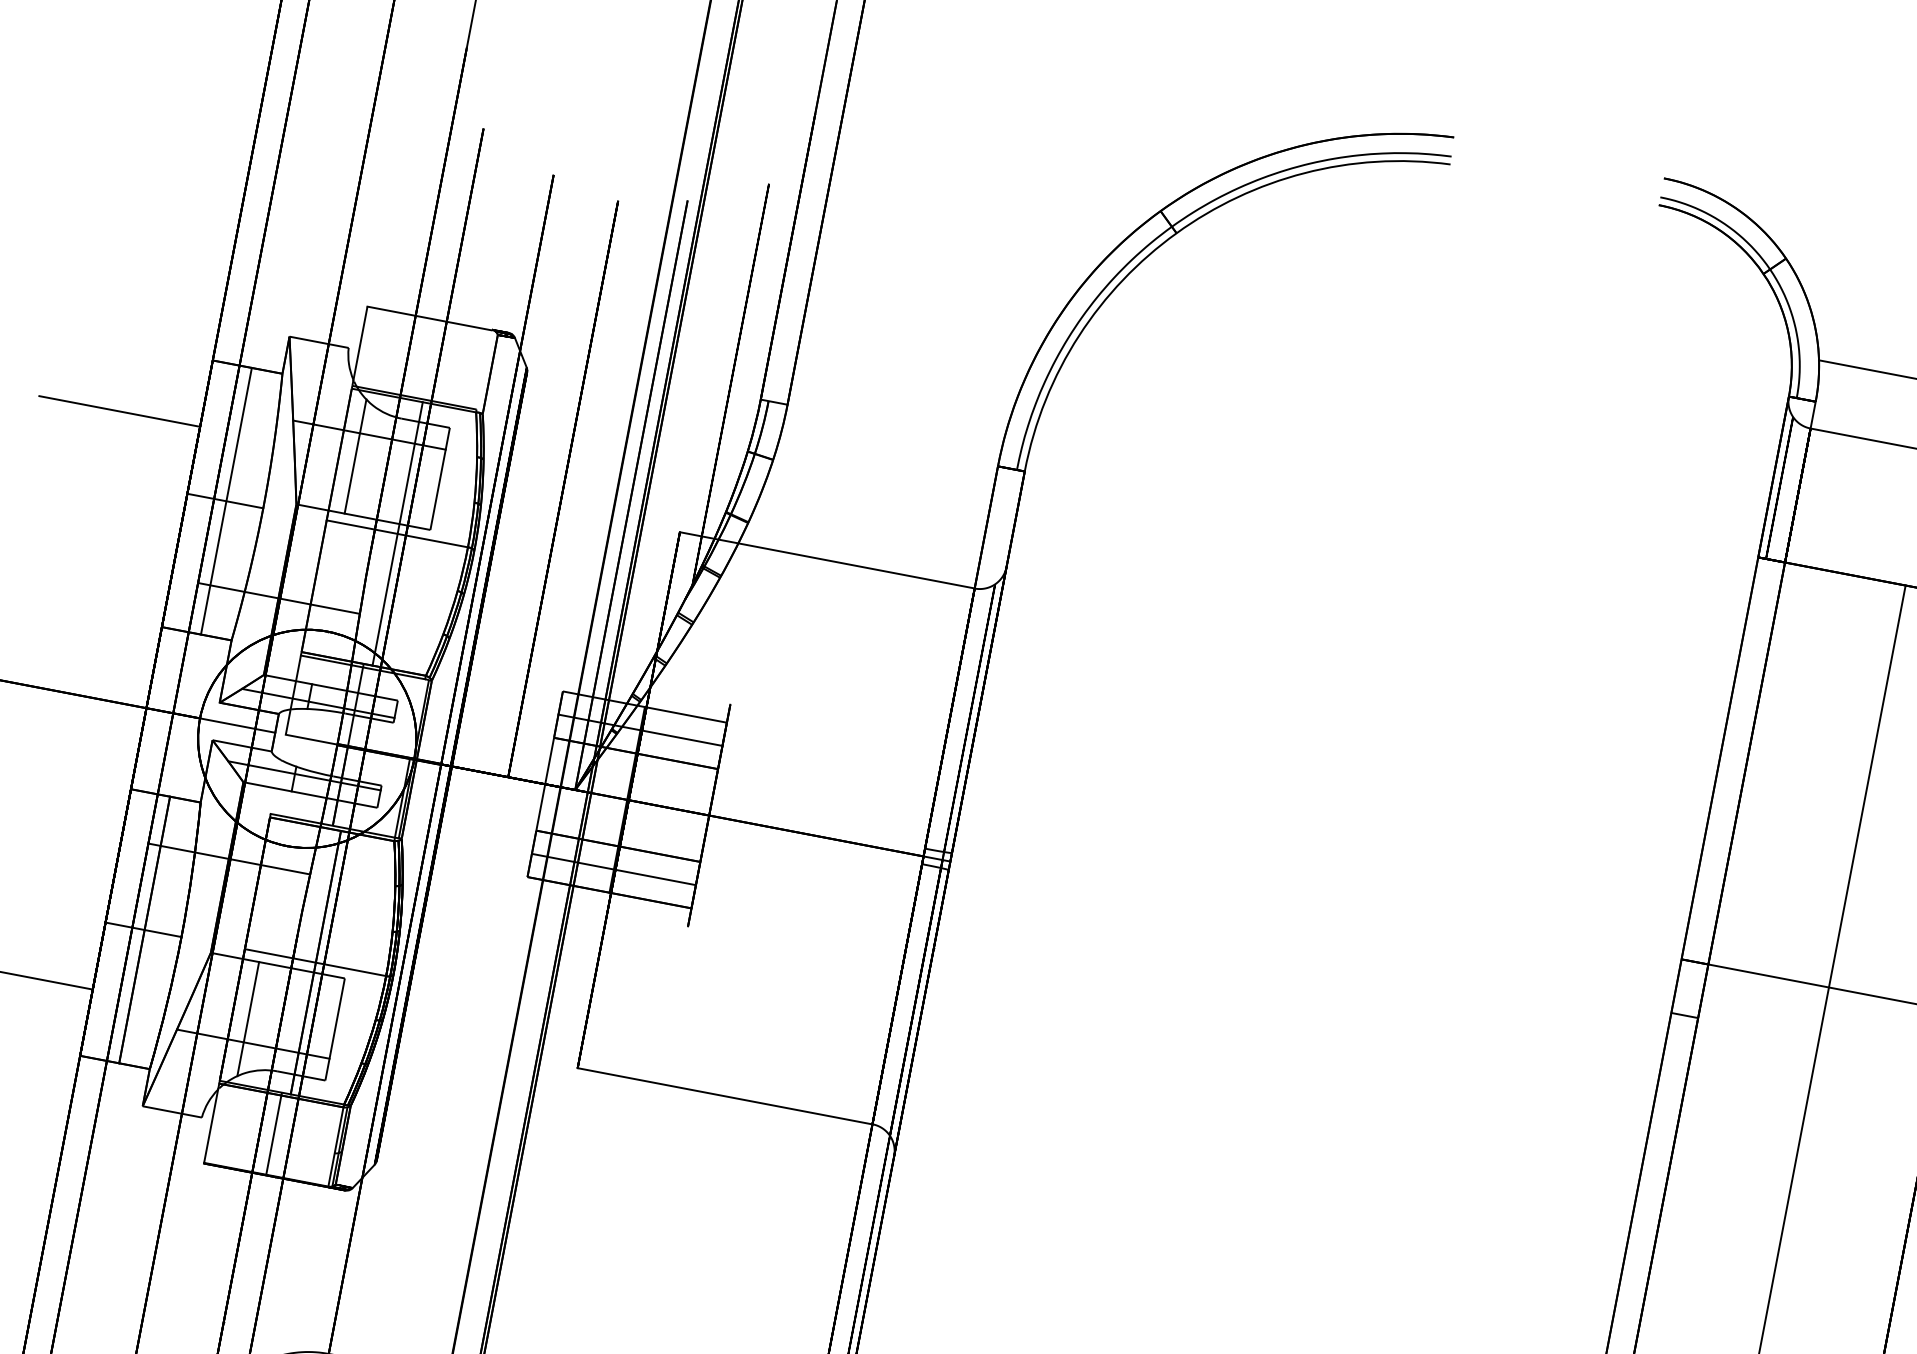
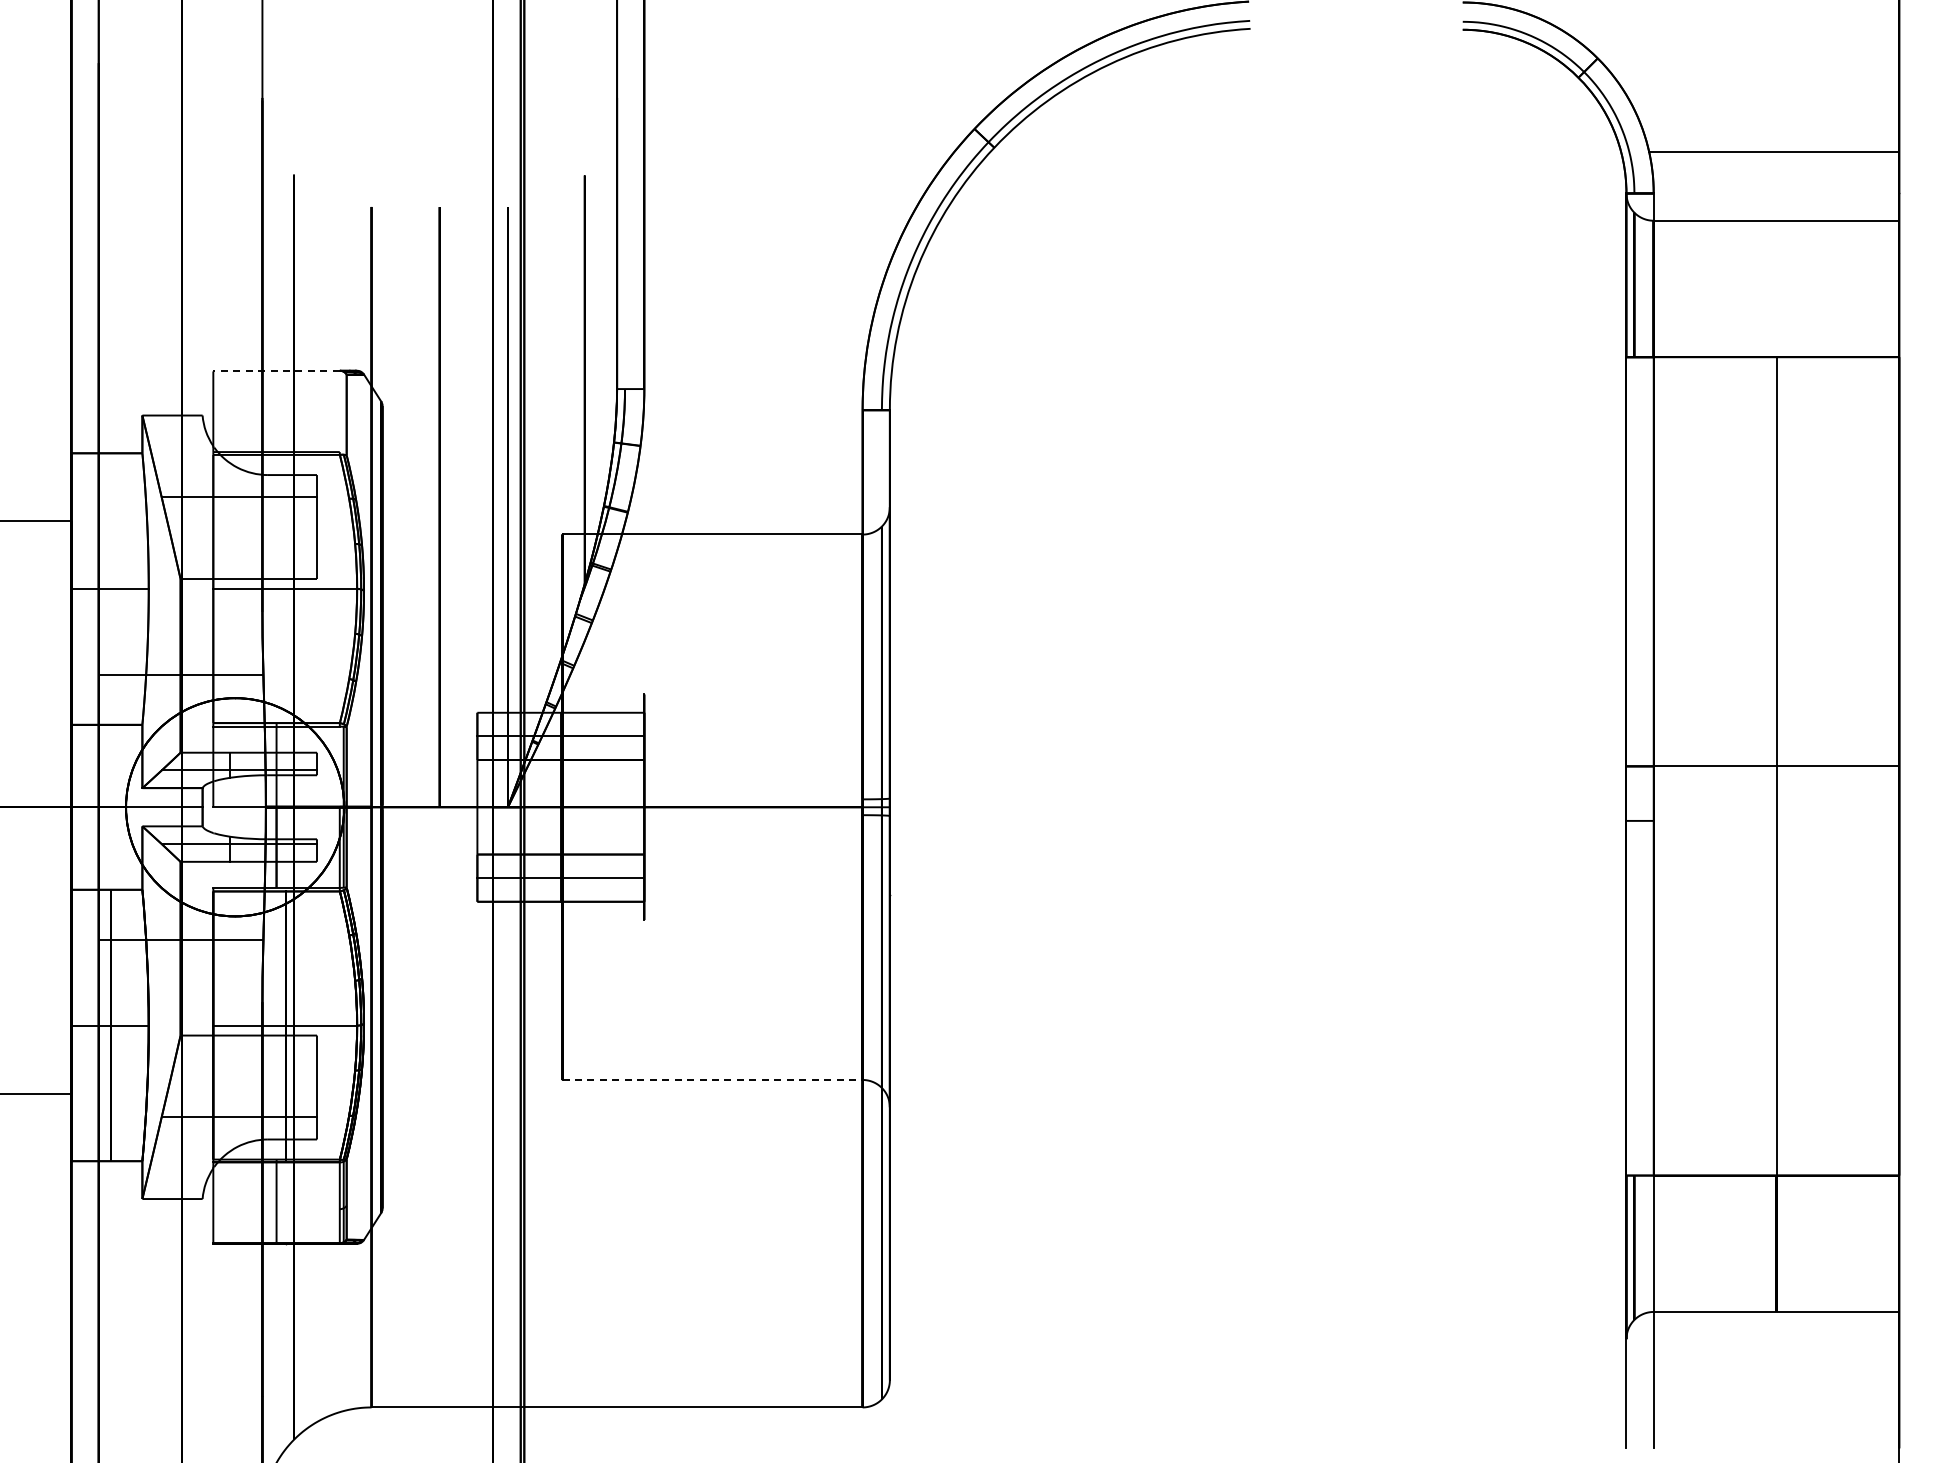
line: (429, 318) -> (276, 371), solid -> dashed
line: (355, 456) -> (229, 520), removed
line: (226, 500) -> (111, 588), removed
line: (397, 533) -> (285, 588), removed
line: (248, 1018) -> (229, 1093), removed
line: (725, 1096) -> (713, 1080), solid -> dashed

